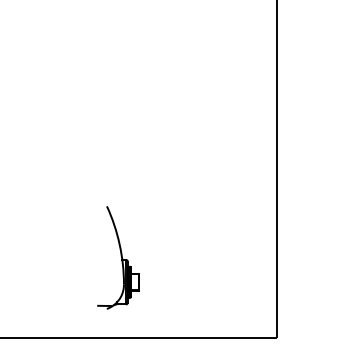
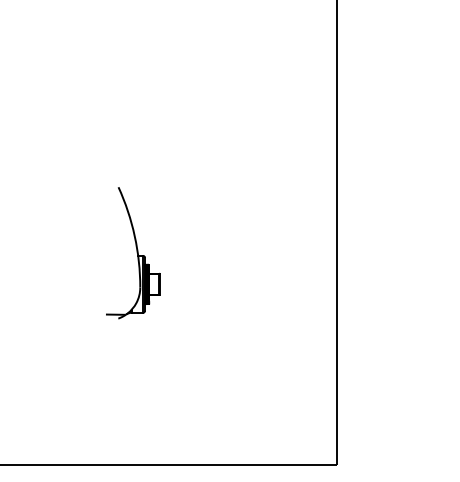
part: (118, 258) -> (133, 253), moved

